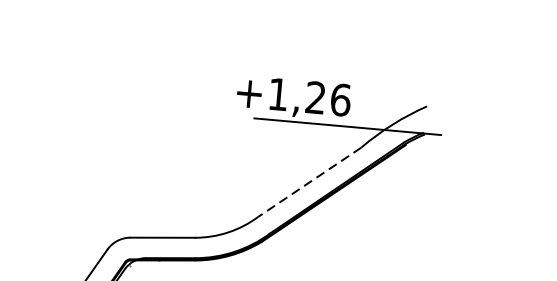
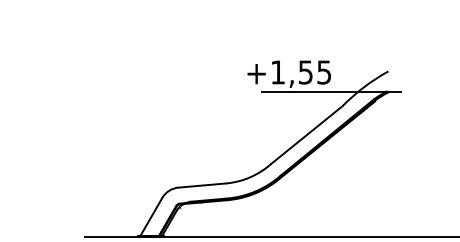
text: (327, 98) -> (314, 72), +1,26 -> +1,55
line: (309, 182) -> (306, 135), dashed -> solid

